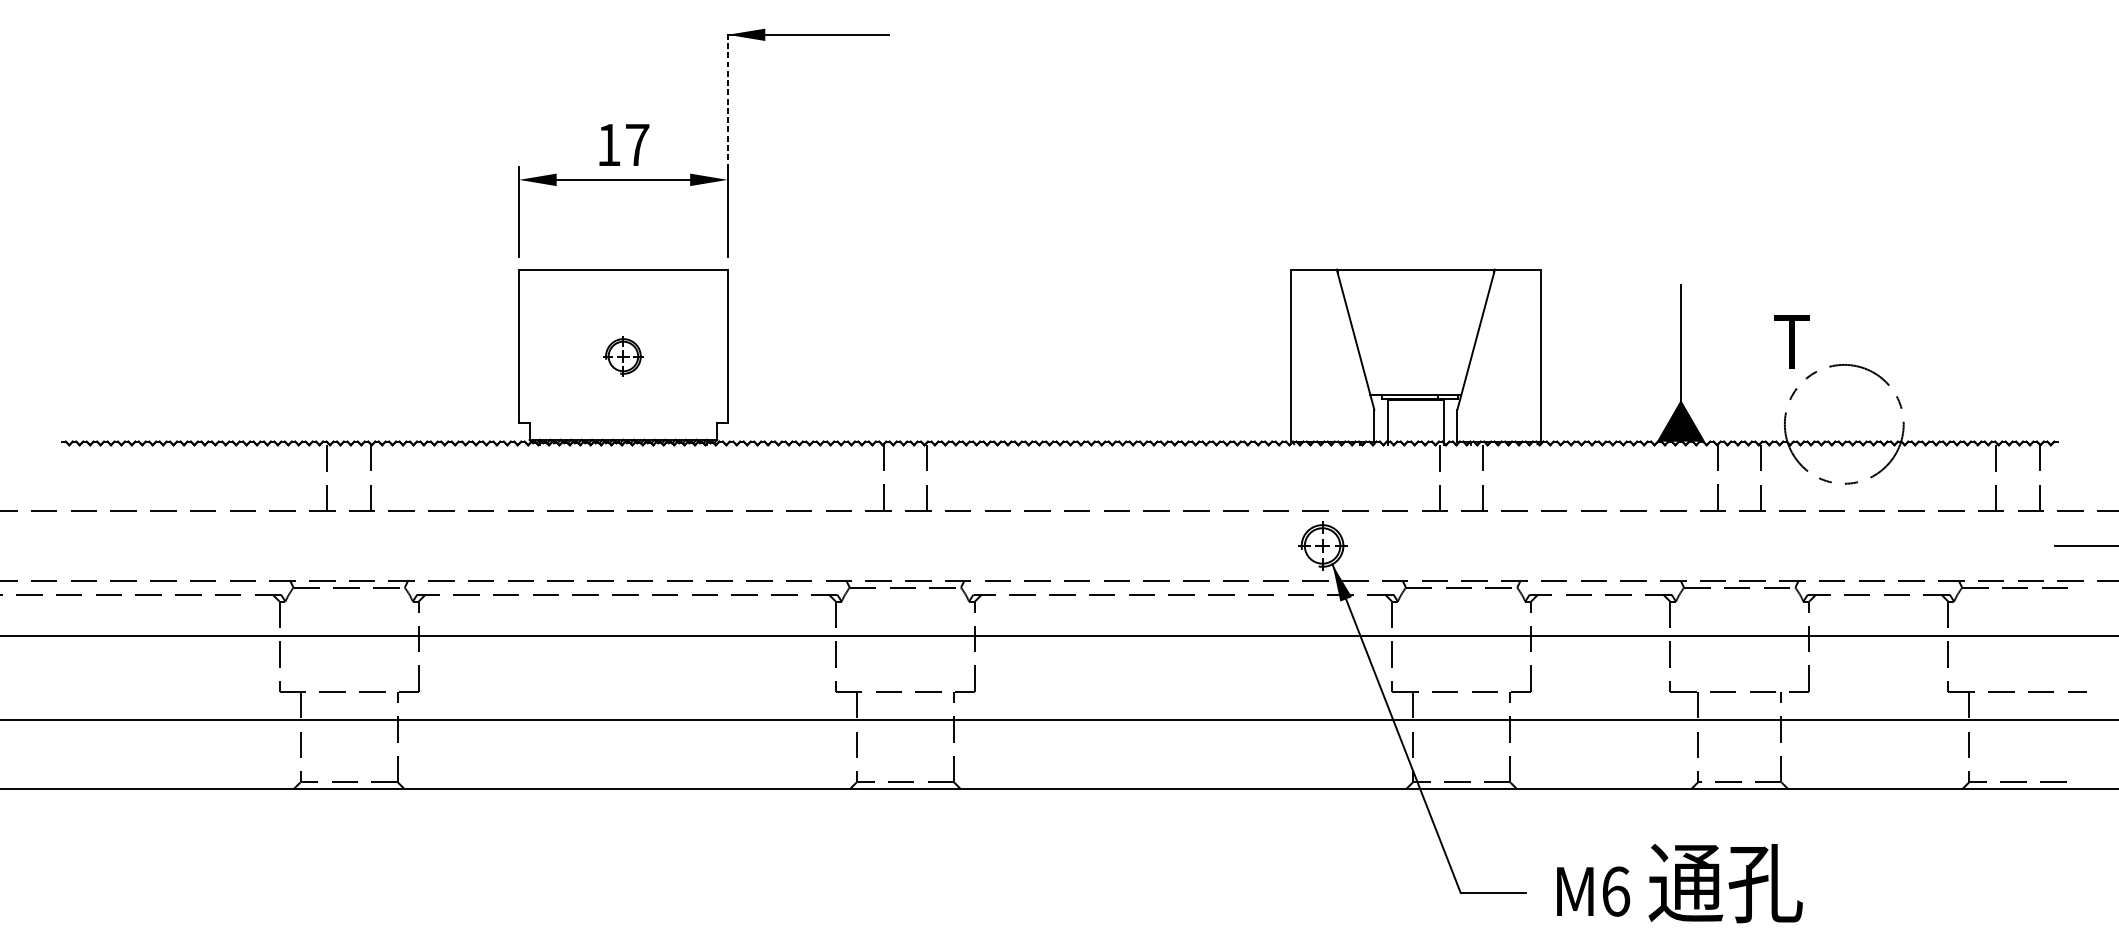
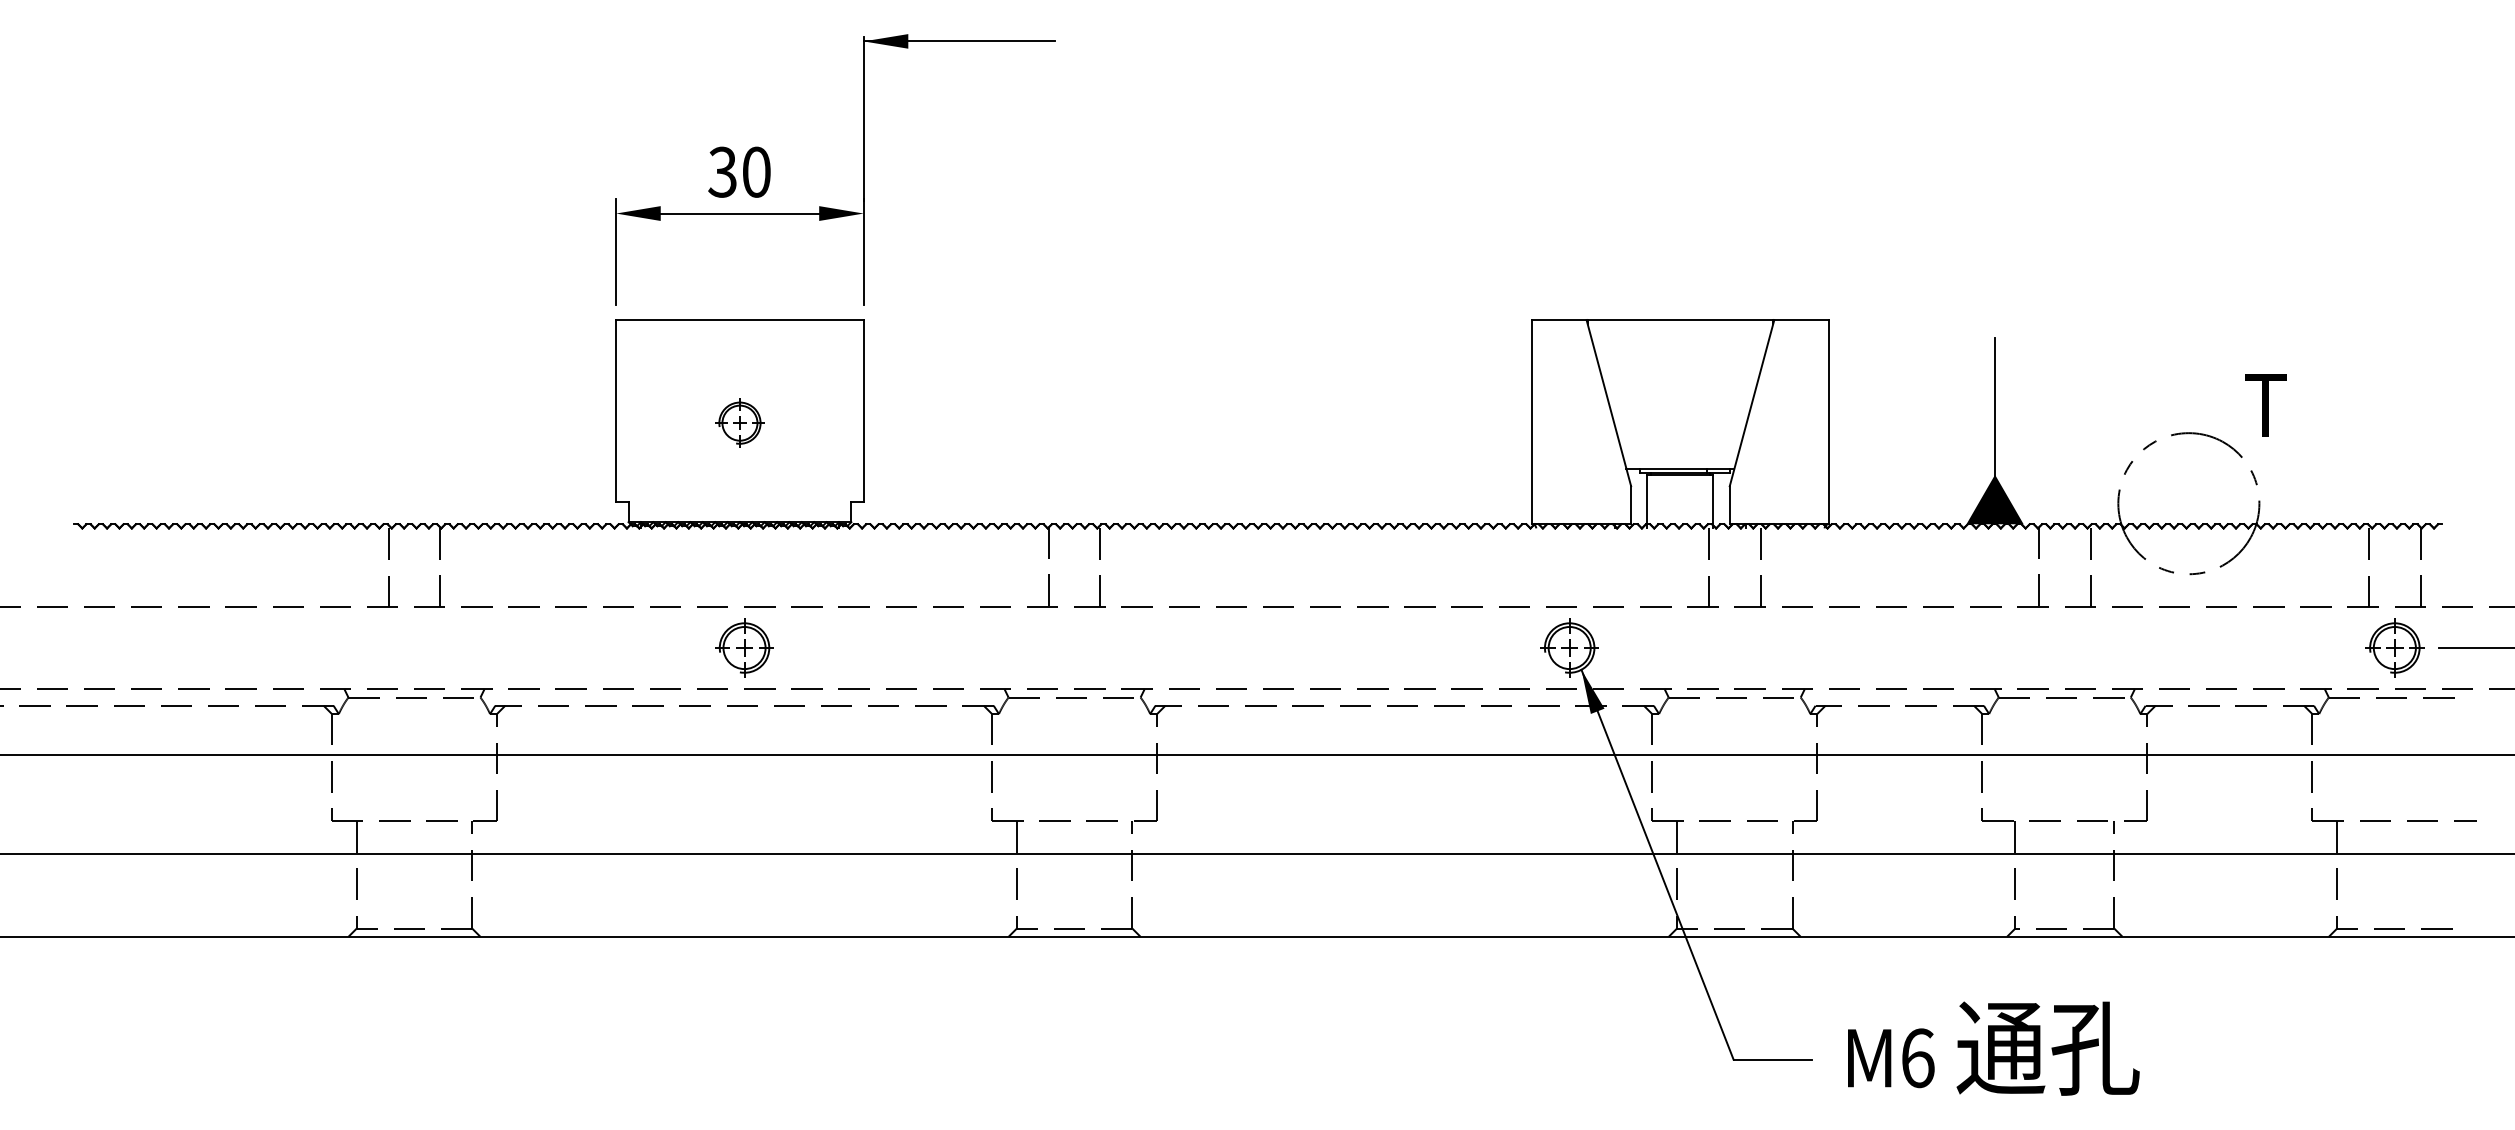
line: (727, 99) -> (863, 118), dashed -> solid
text: (623, 144) -> (739, 171), 17 -> 30
text: (1791, 341) -> (2265, 405), moved
part: (627, 545) -> (744, 647), added
part: (2017, 545) -> (2394, 647), added

